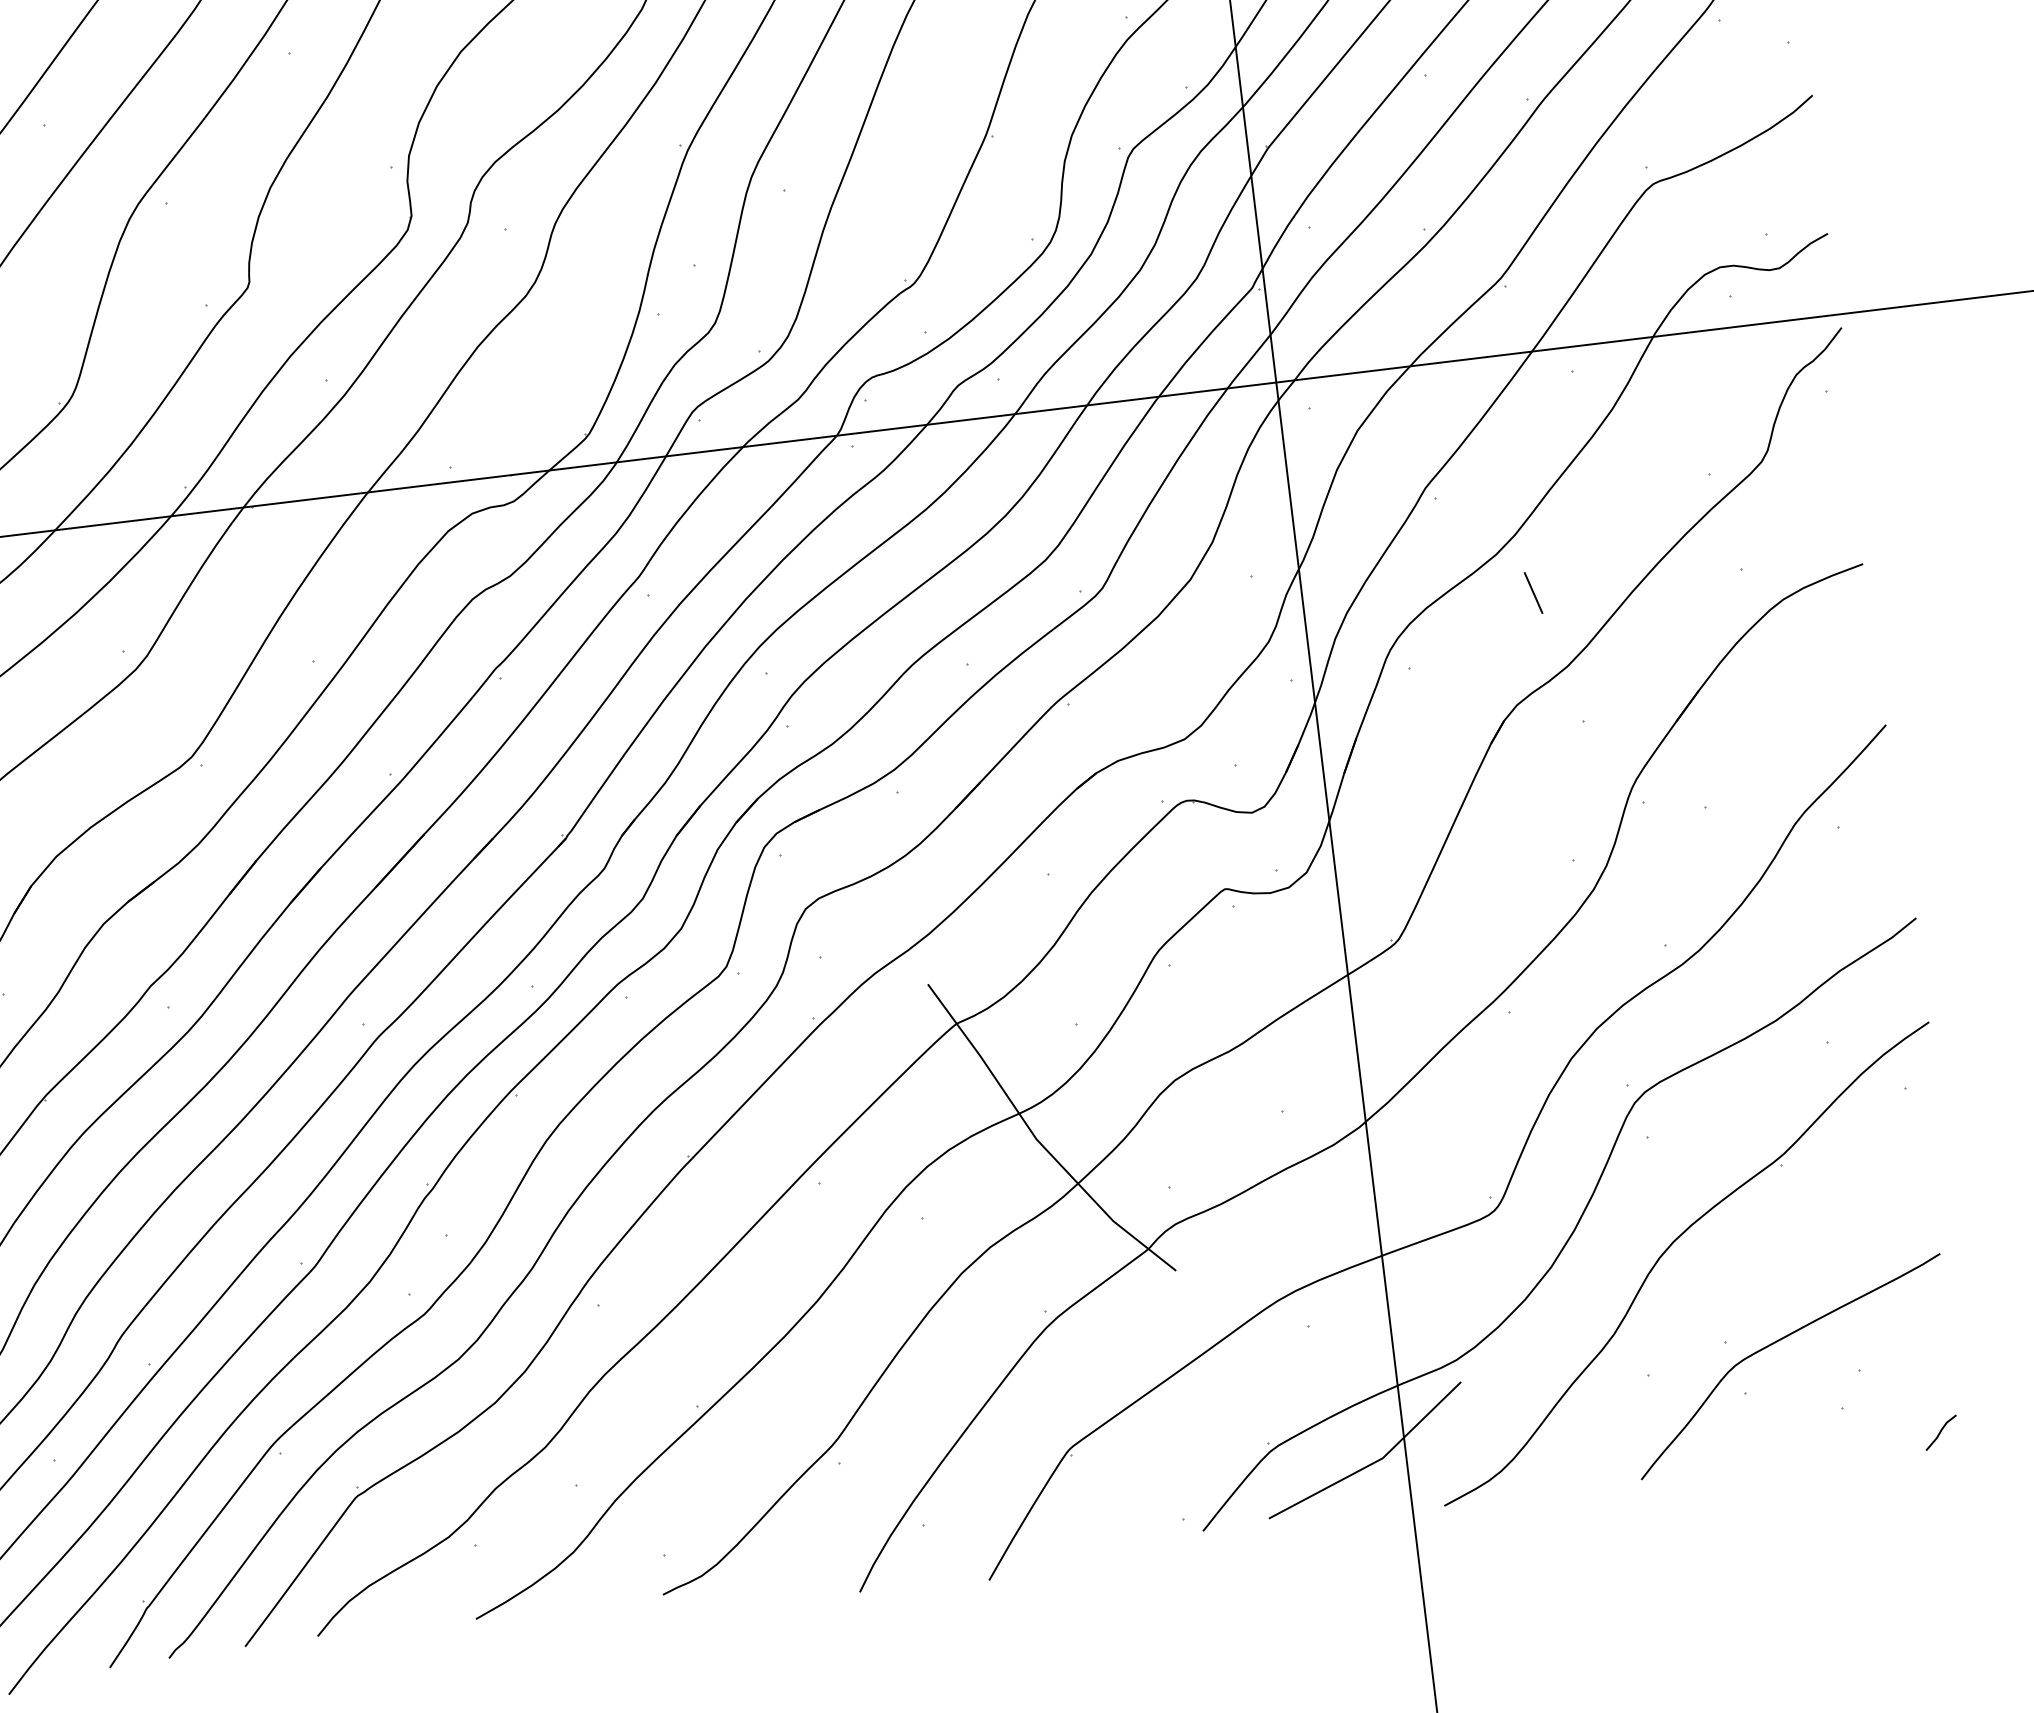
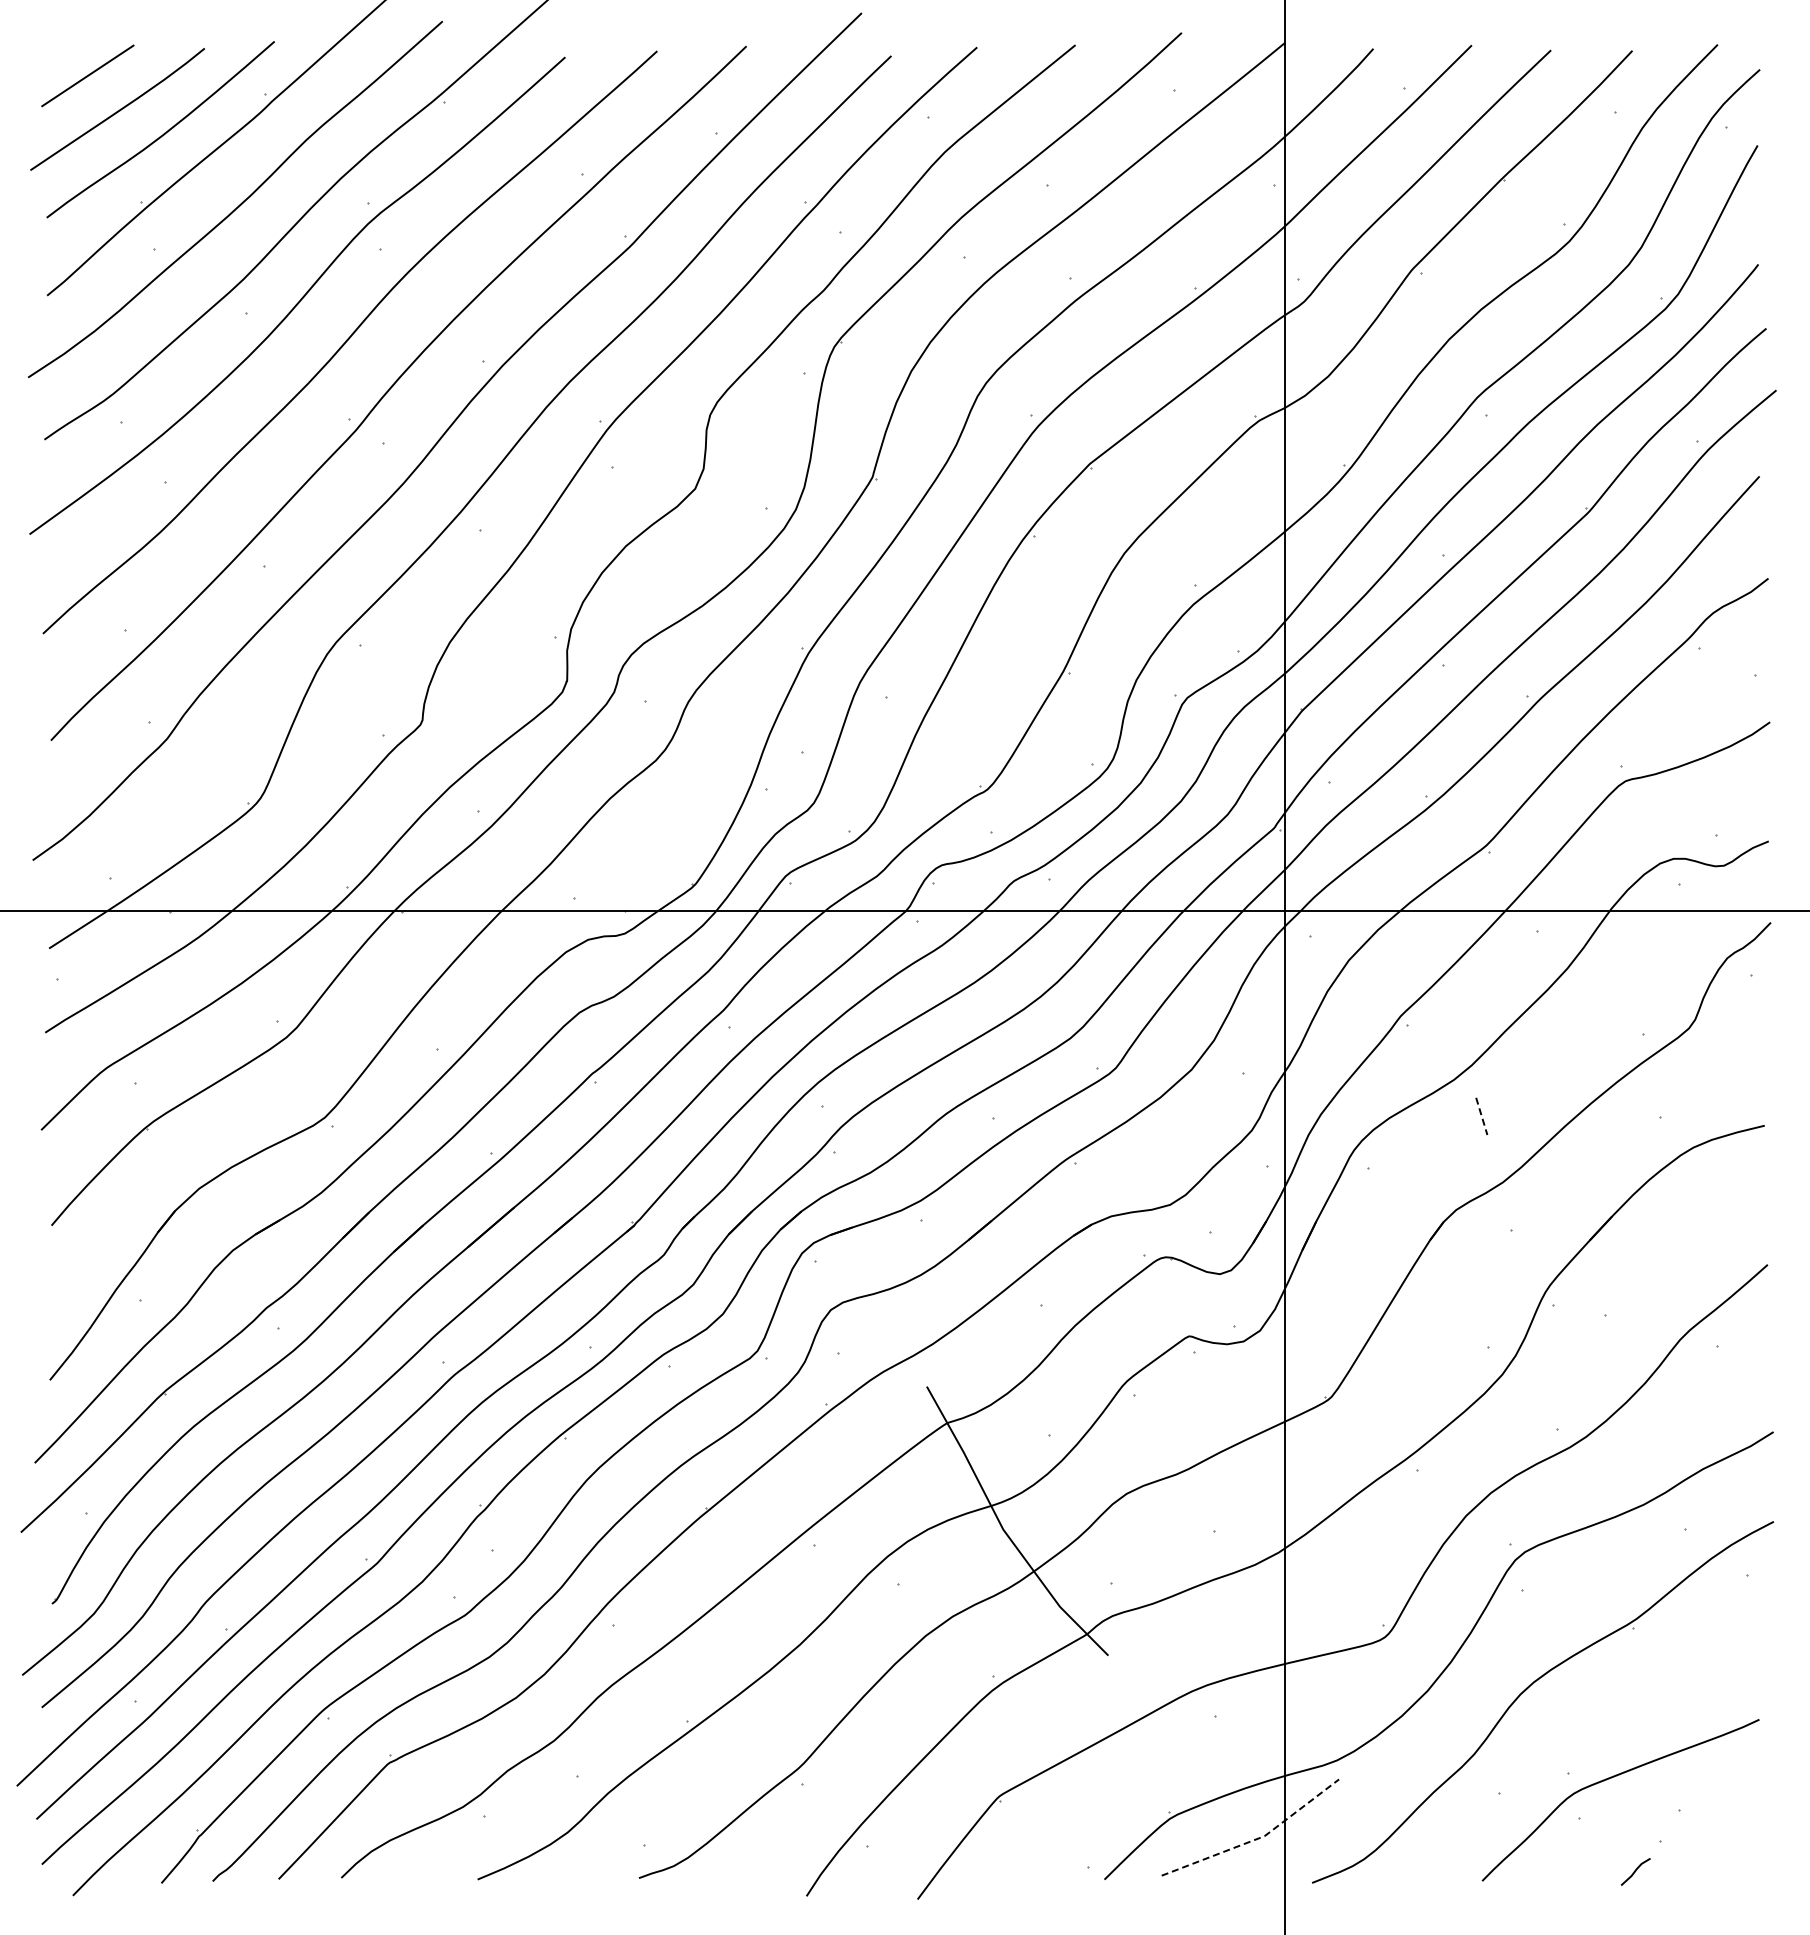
line: (1533, 593) -> (1481, 1116), solid -> dashed
line: (1940, 1432) -> (1635, 1871), moved
line: (1374, 1463) -> (1257, 1839), solid -> dashed

